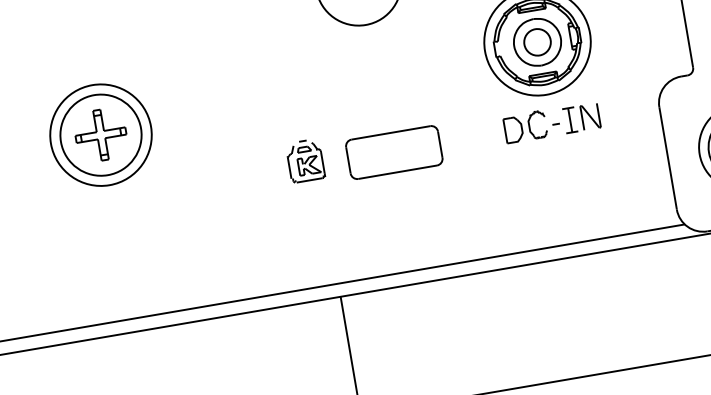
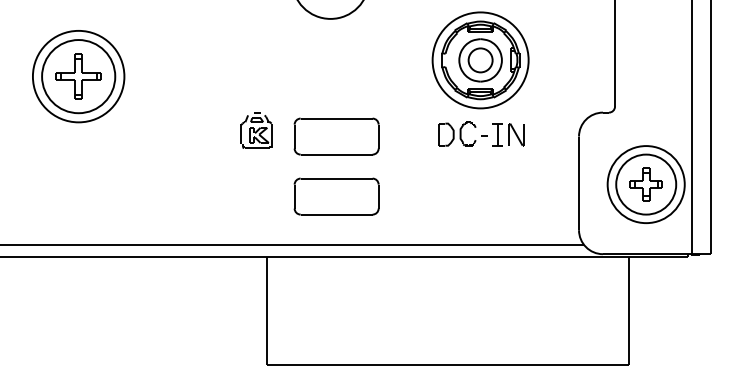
part: (405, 218) -> (336, 196), added

